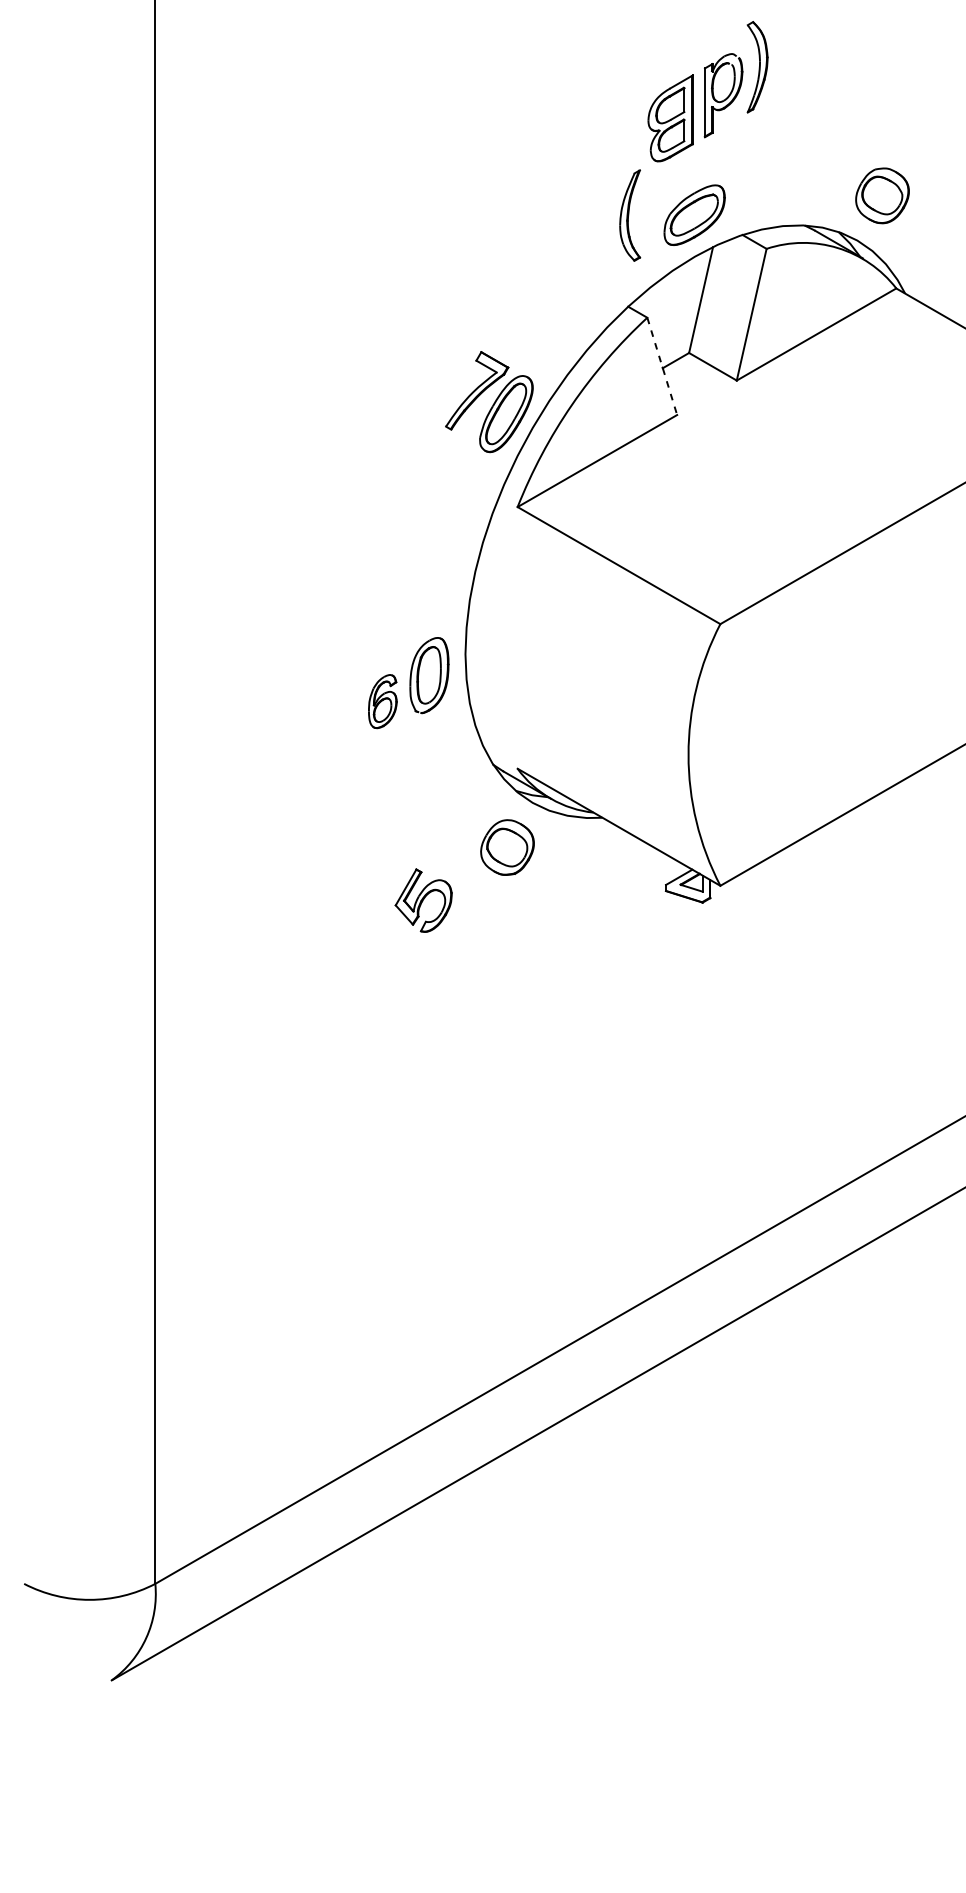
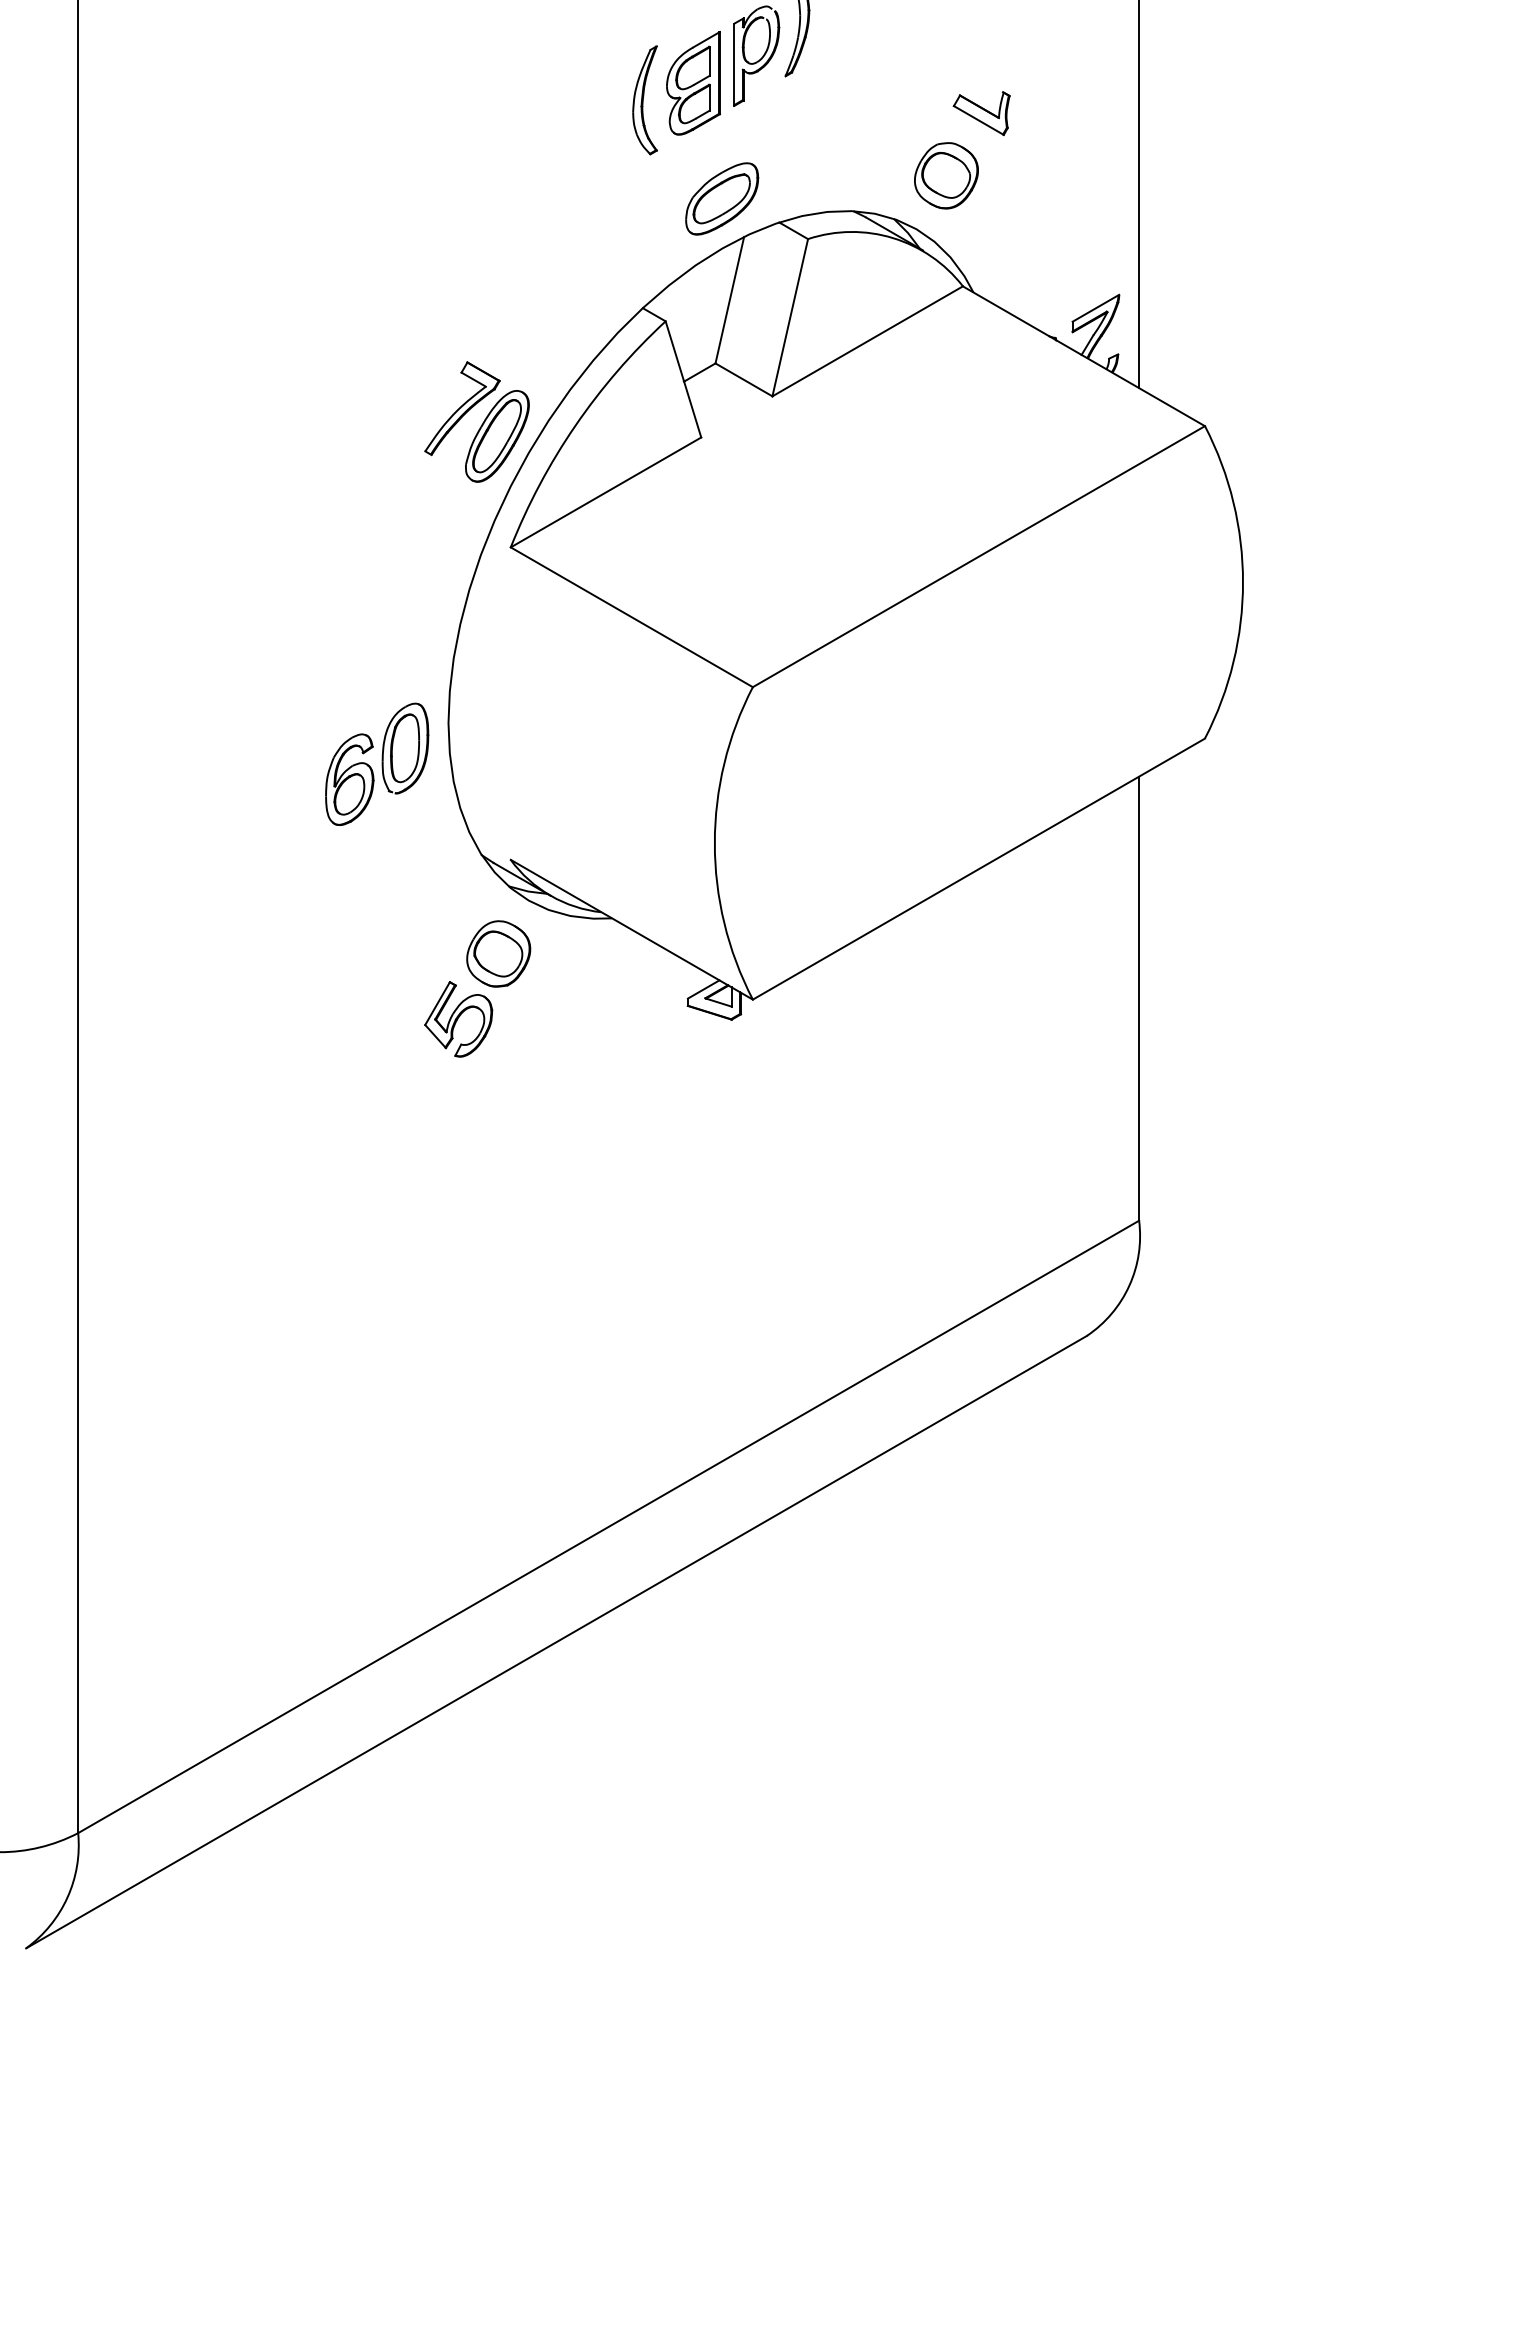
part: (911, 143) -> (981, 113), added
part: (629, 215) -> (644, 100), moved
line: (662, 366) -> (683, 379), dashed -> solid
part: (382, 701) -> (349, 779), size x1.43
part: (423, 900) -> (458, 1019), moved

